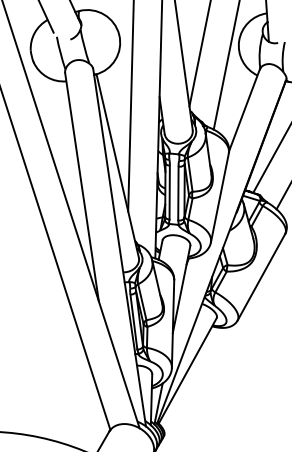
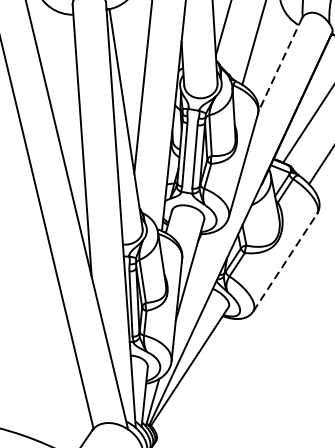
line: (244, 110) -> (280, 65), solid -> dashed
line: (261, 276) -> (285, 261), solid -> dashed

